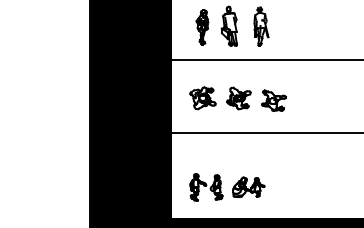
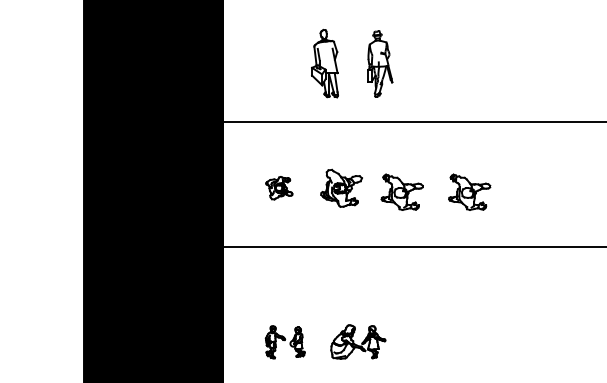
part: (202, 27) -> (278, 65), removed
part: (202, 98) -> (278, 188), size x0.6
part: (312, 100) -> (468, 191), added
part: (206, 187) -> (285, 342), size x0.7

